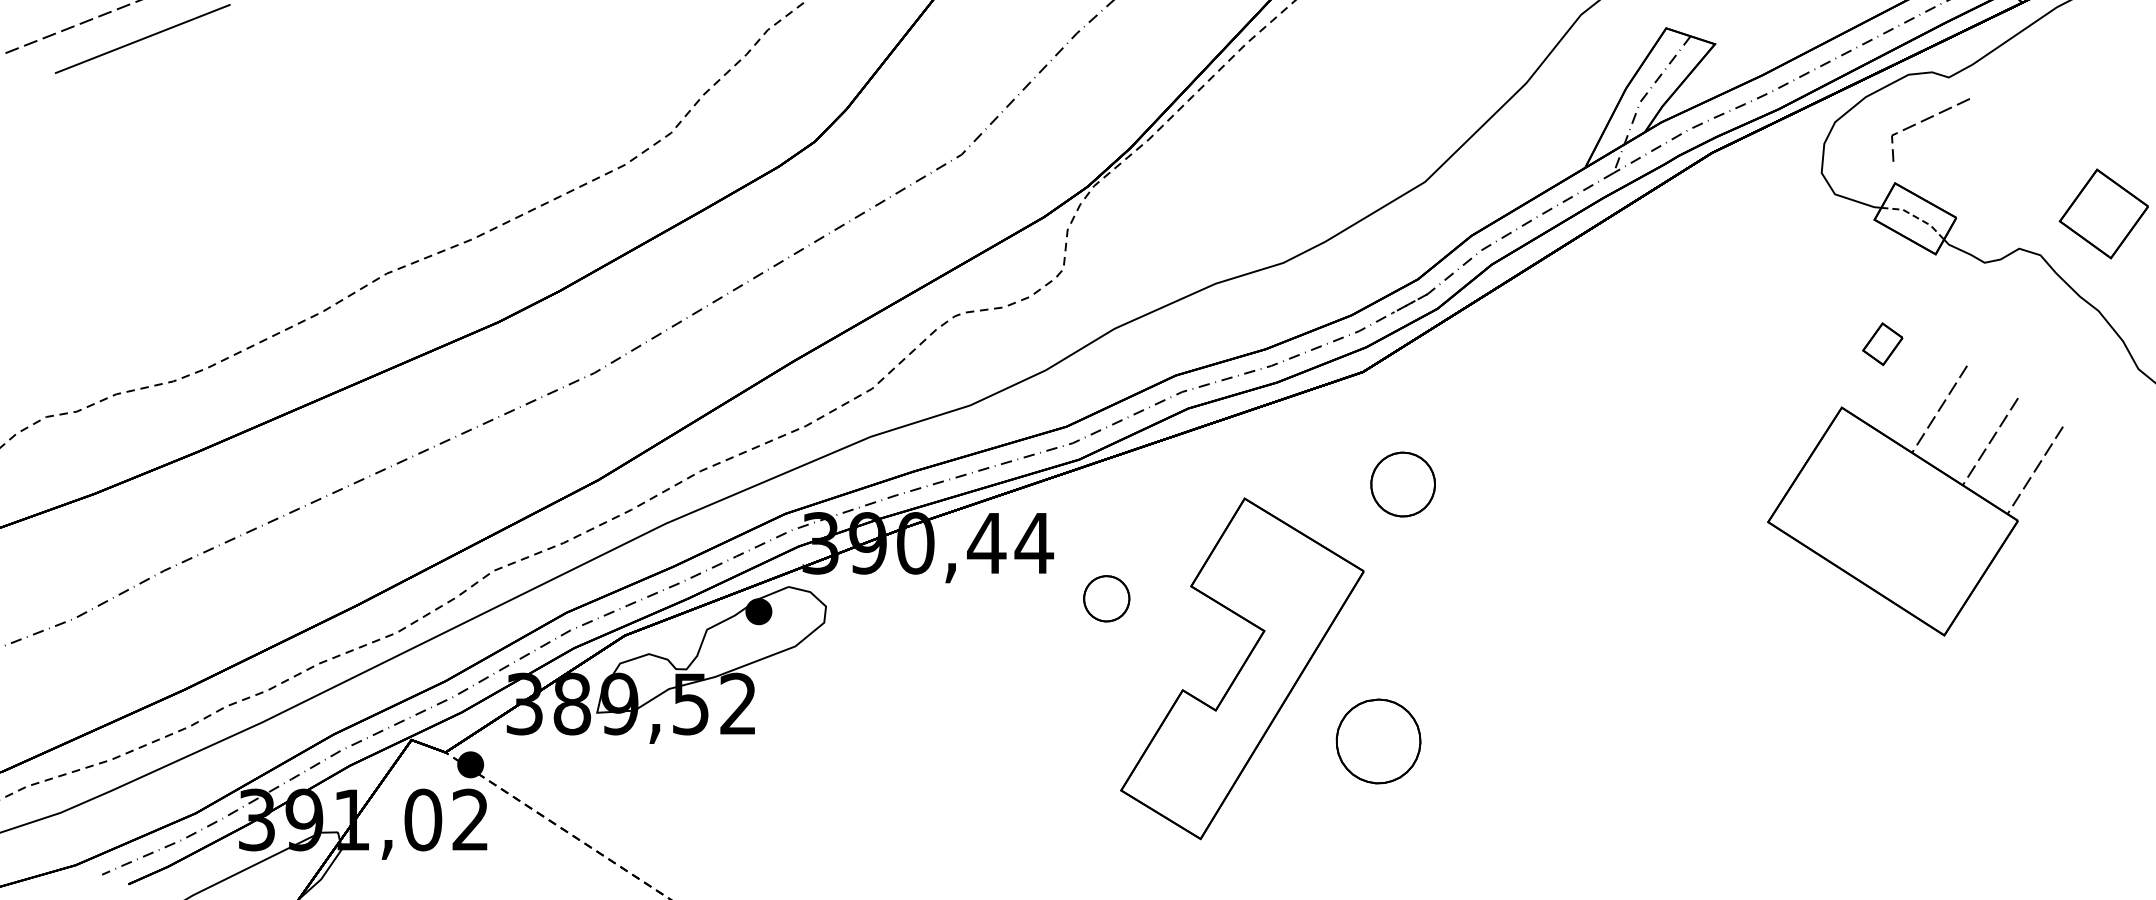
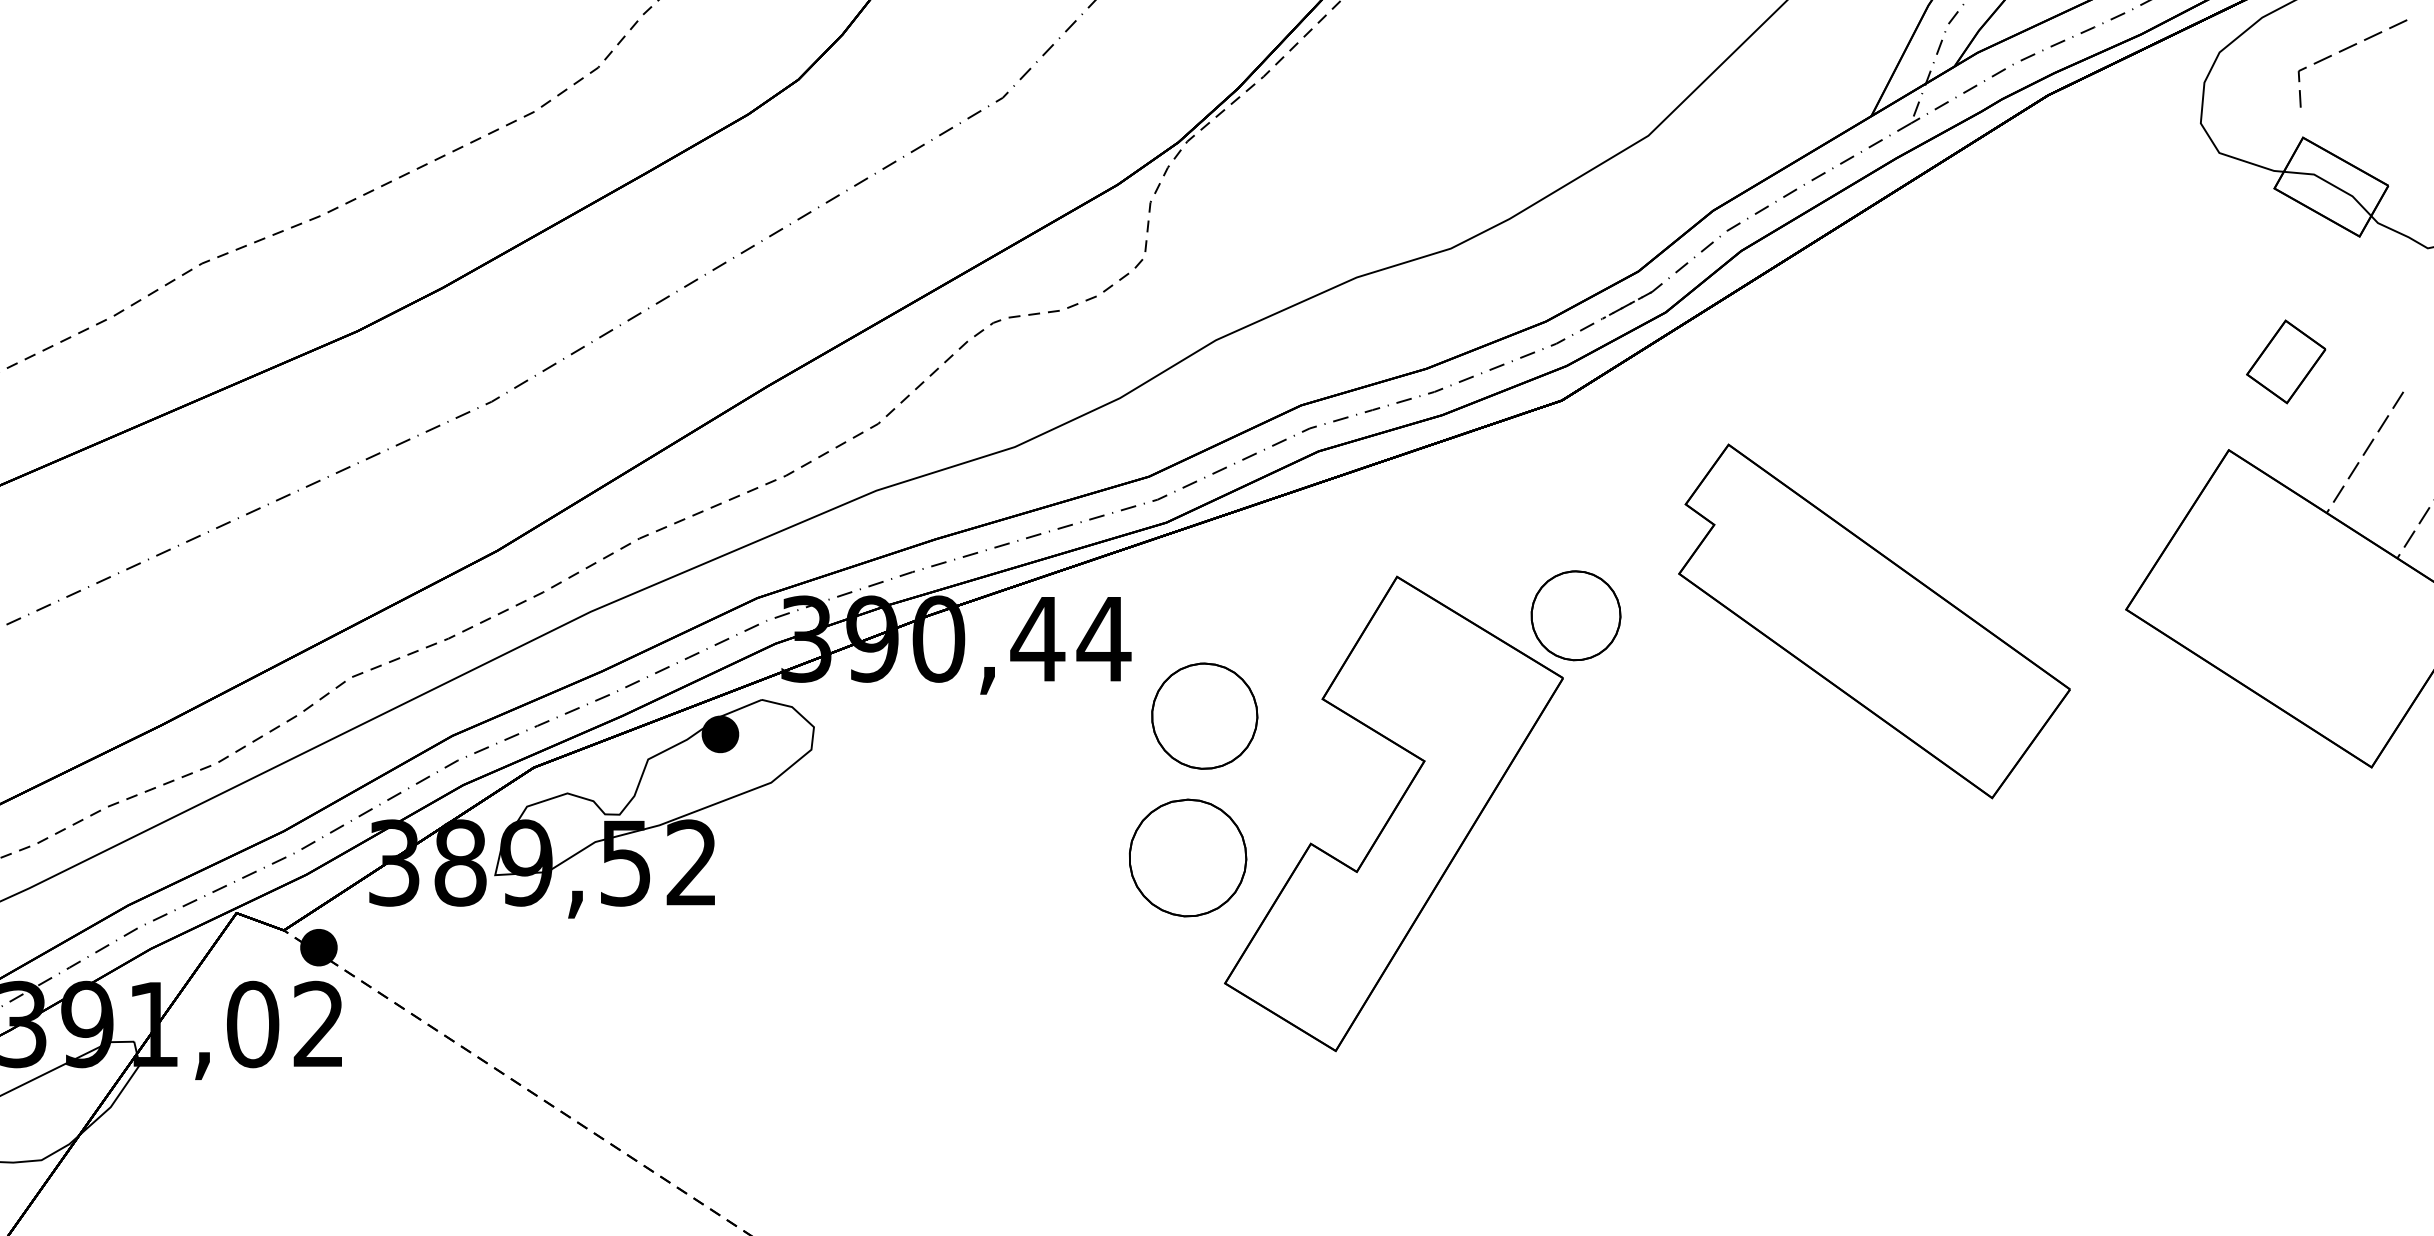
line: (1915, 217) -> (2331, 185), dashed -> solid
part: (1882, 343) -> (2285, 360), size x1.43
part: (1402, 484) -> (1575, 615), moved
part: (1587, 530) -> (1874, 621), added
part: (1106, 598) -> (1204, 715), size x1.67
part: (1378, 741) -> (1187, 858), moved

